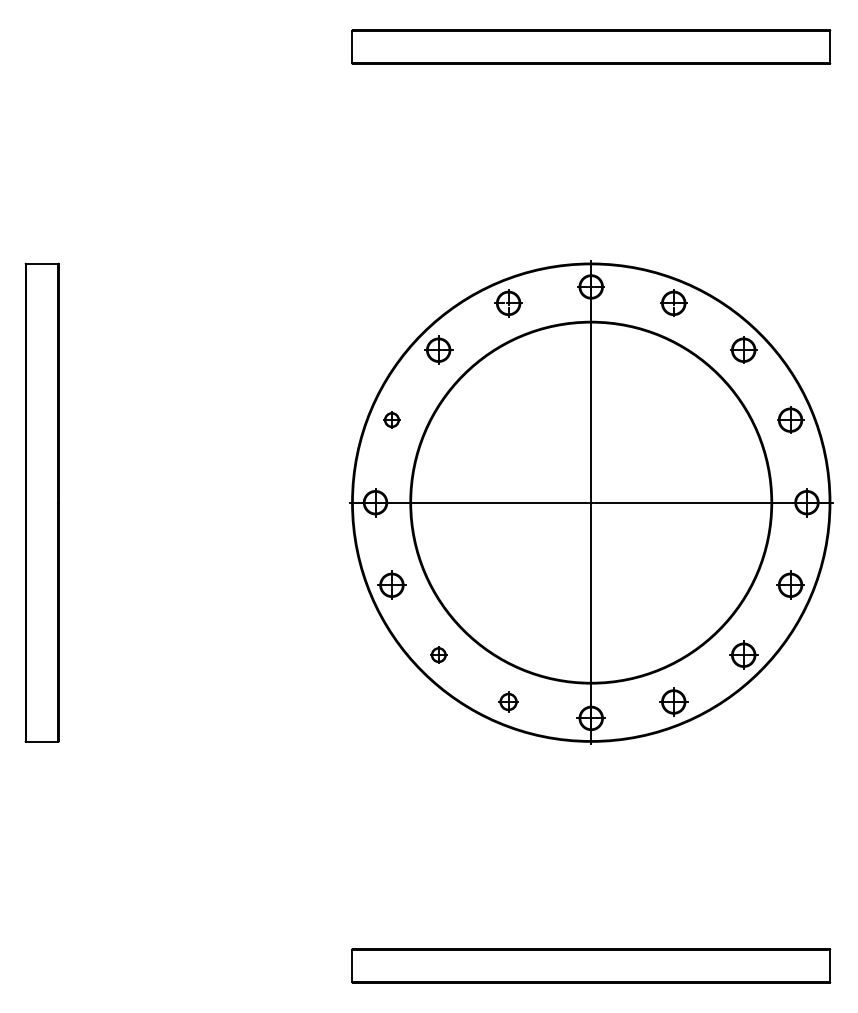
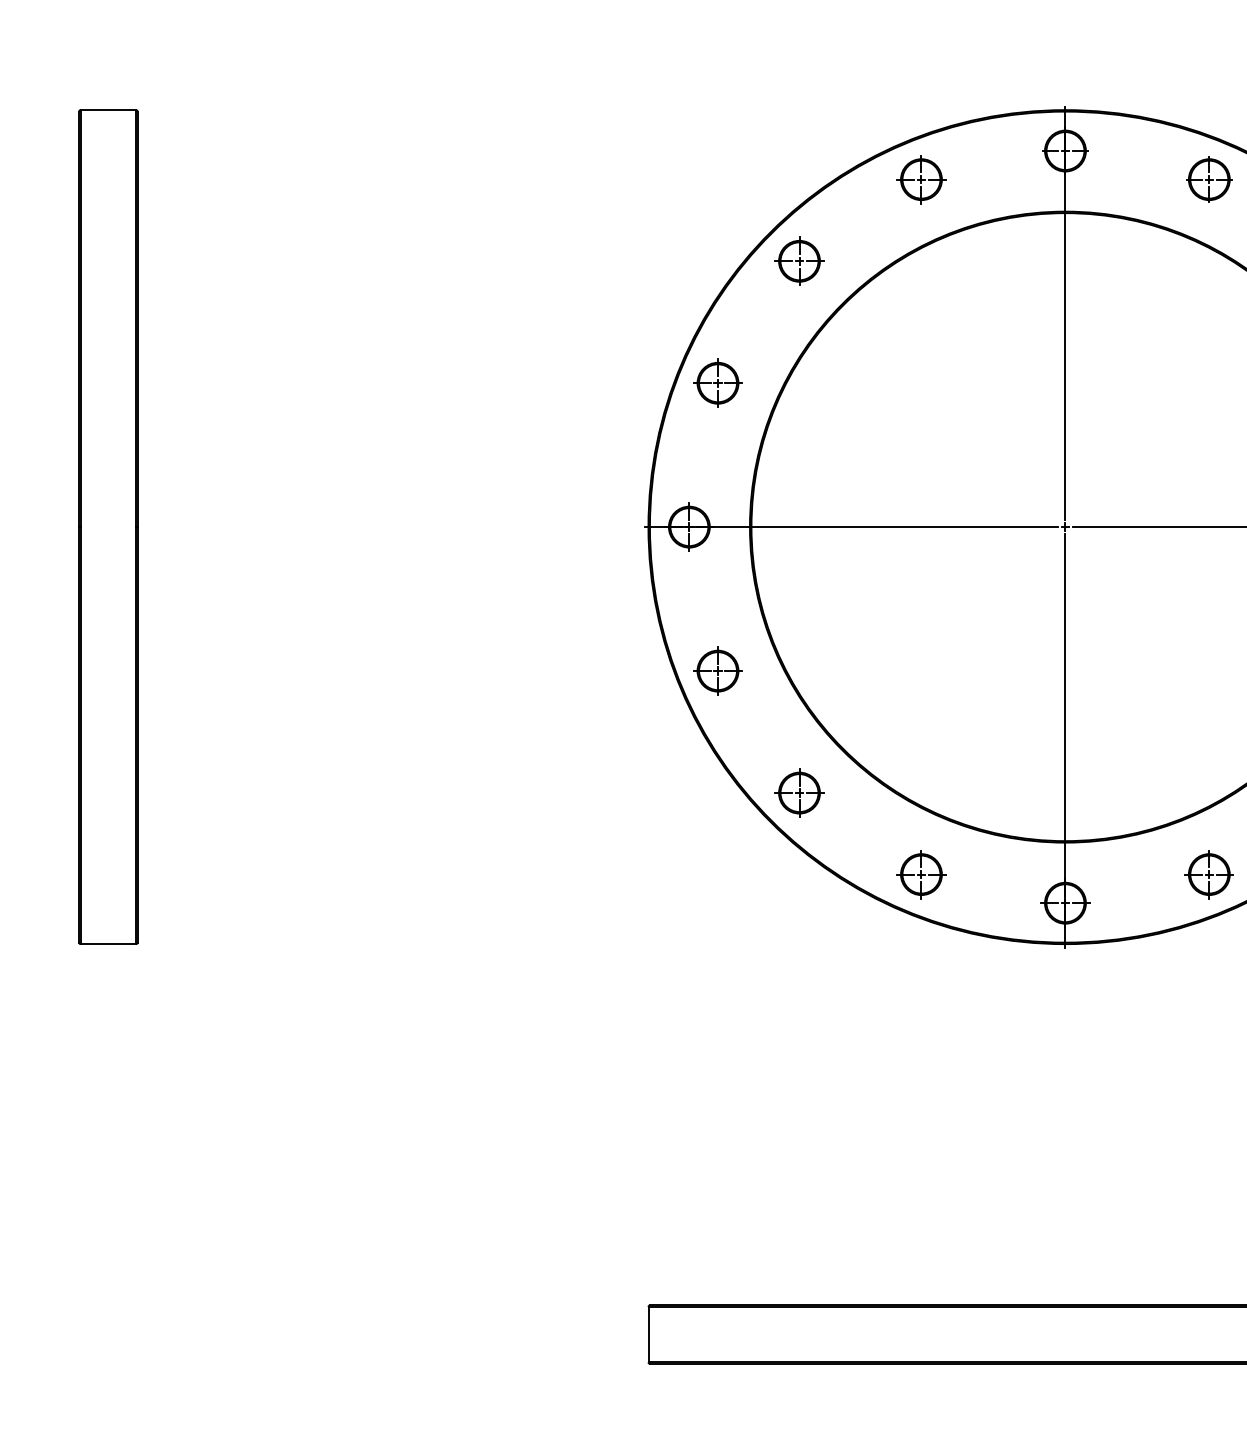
part: (391, 419) -> (717, 382), size x1.67
part: (438, 654) -> (799, 791), size x1.67
part: (508, 701) -> (921, 873), size x1.43

